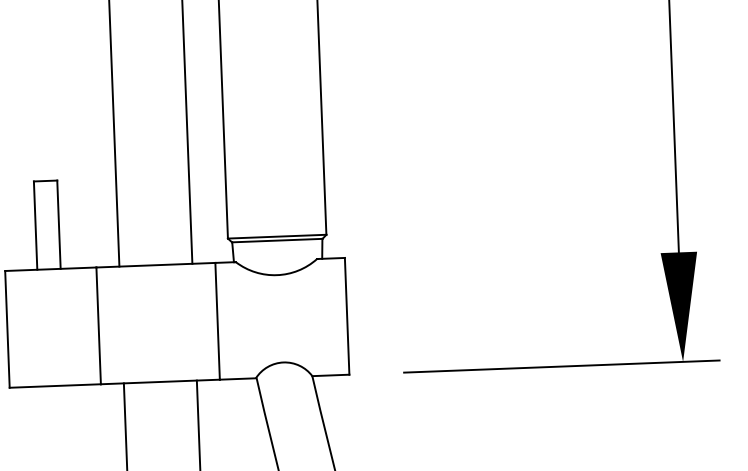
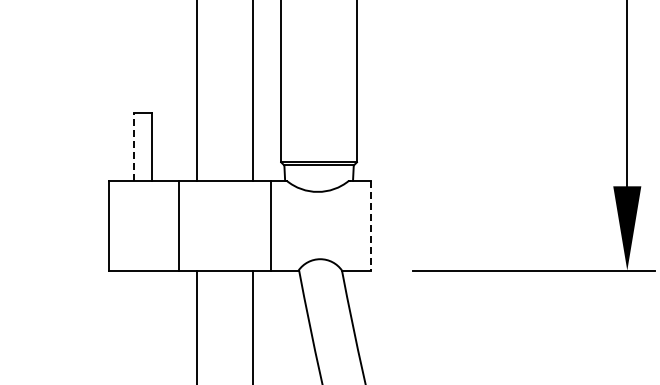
line: (35, 225) -> (133, 146), solid -> dashed
line: (347, 316) -> (370, 225), solid -> dashed

